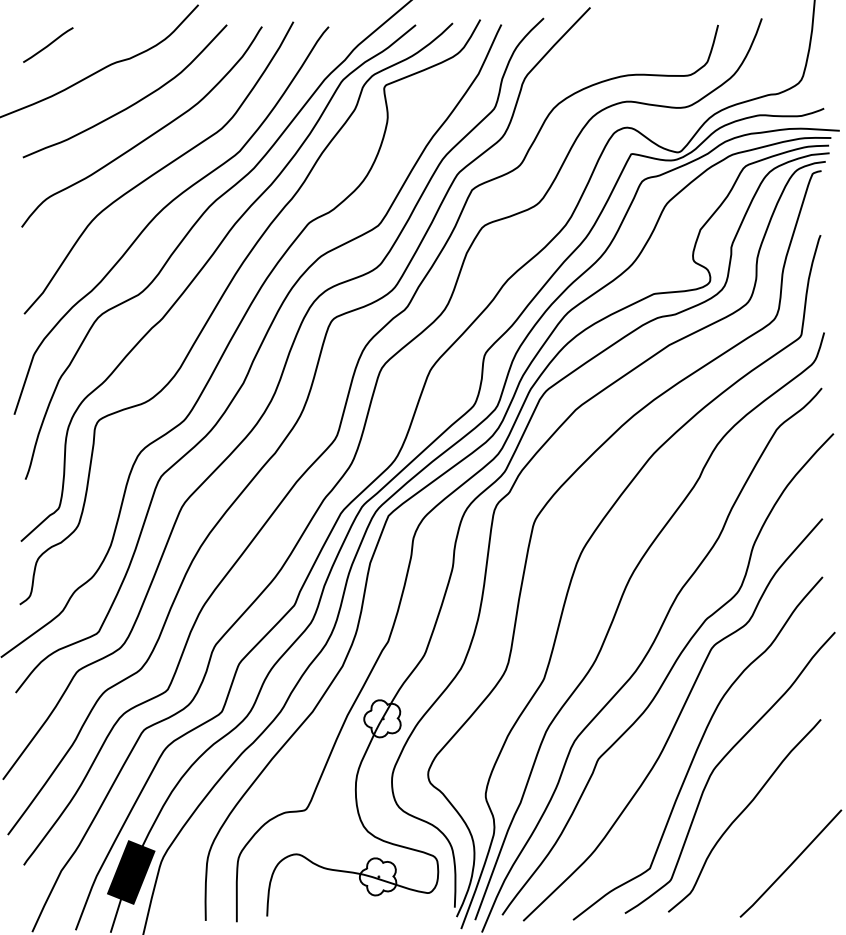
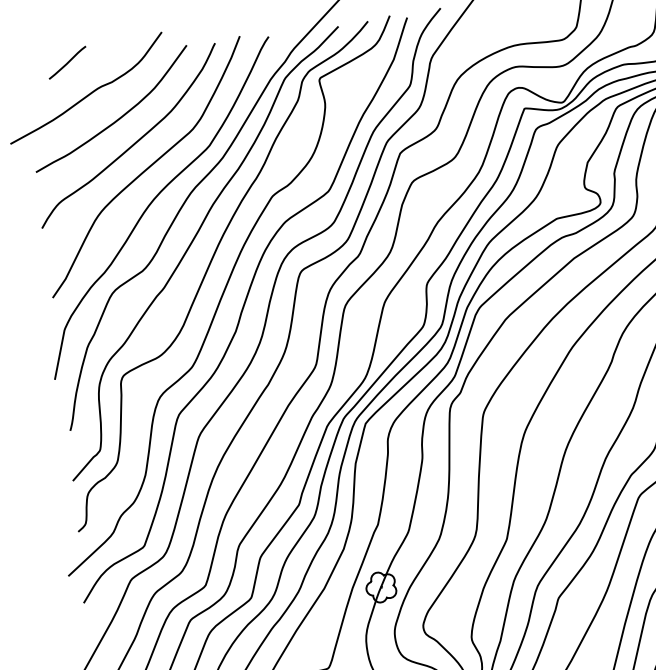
line: (48, 44) -> (67, 62), moved

